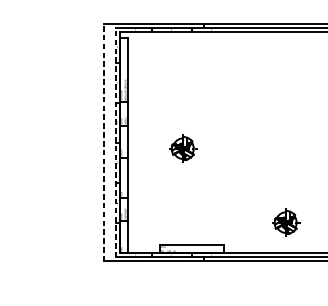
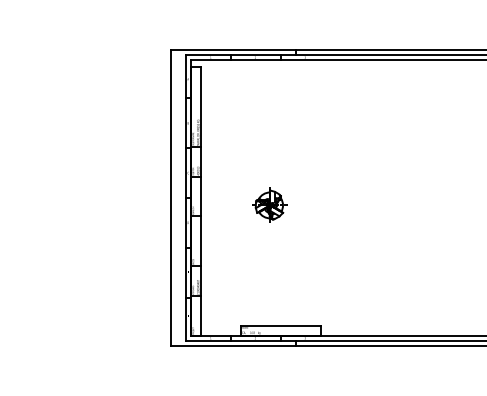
line: (104, 143) -> (171, 198), dashed -> solid
line: (116, 143) -> (186, 198), dashed -> solid
part: (285, 221) -> (397, 296), removed

